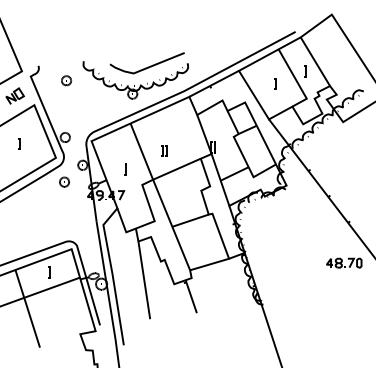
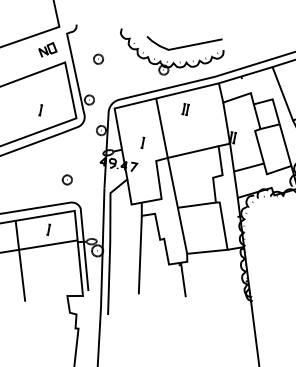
part: (66, 80) -> (98, 58), moved
line: (19, 143) -> (40, 110), moved
part: (164, 150) -> (185, 109), moved
part: (64, 181) -> (67, 179), moved

